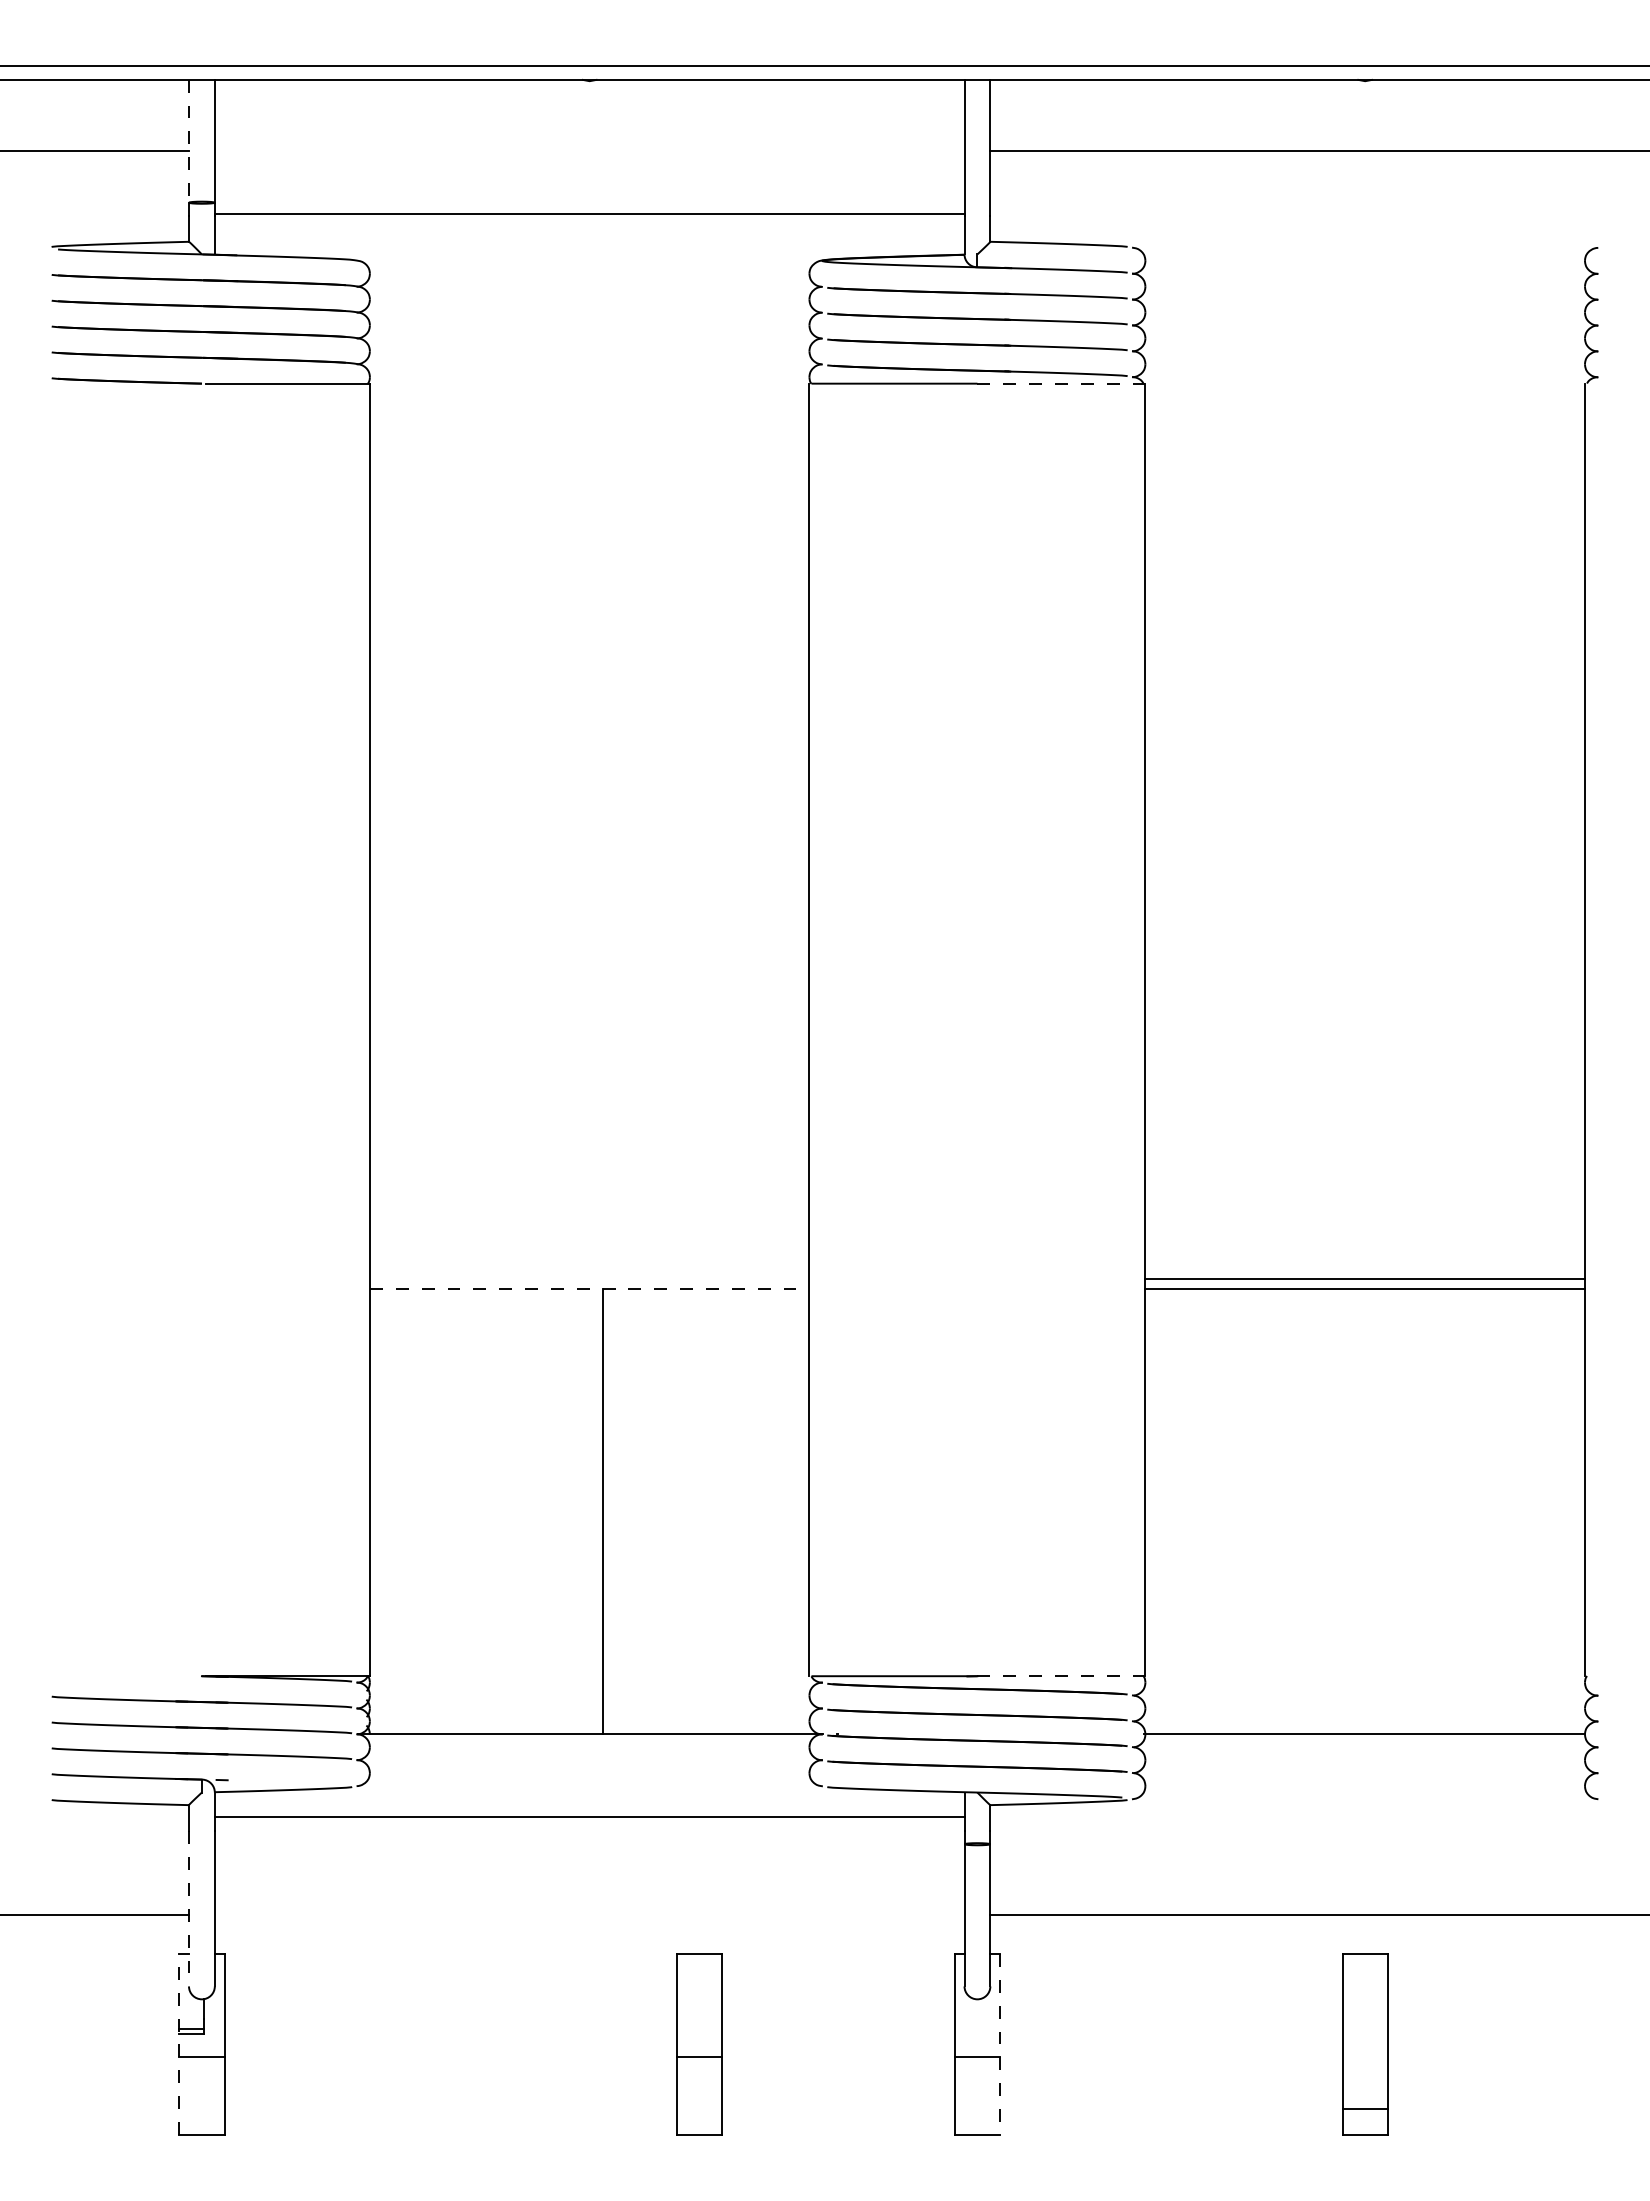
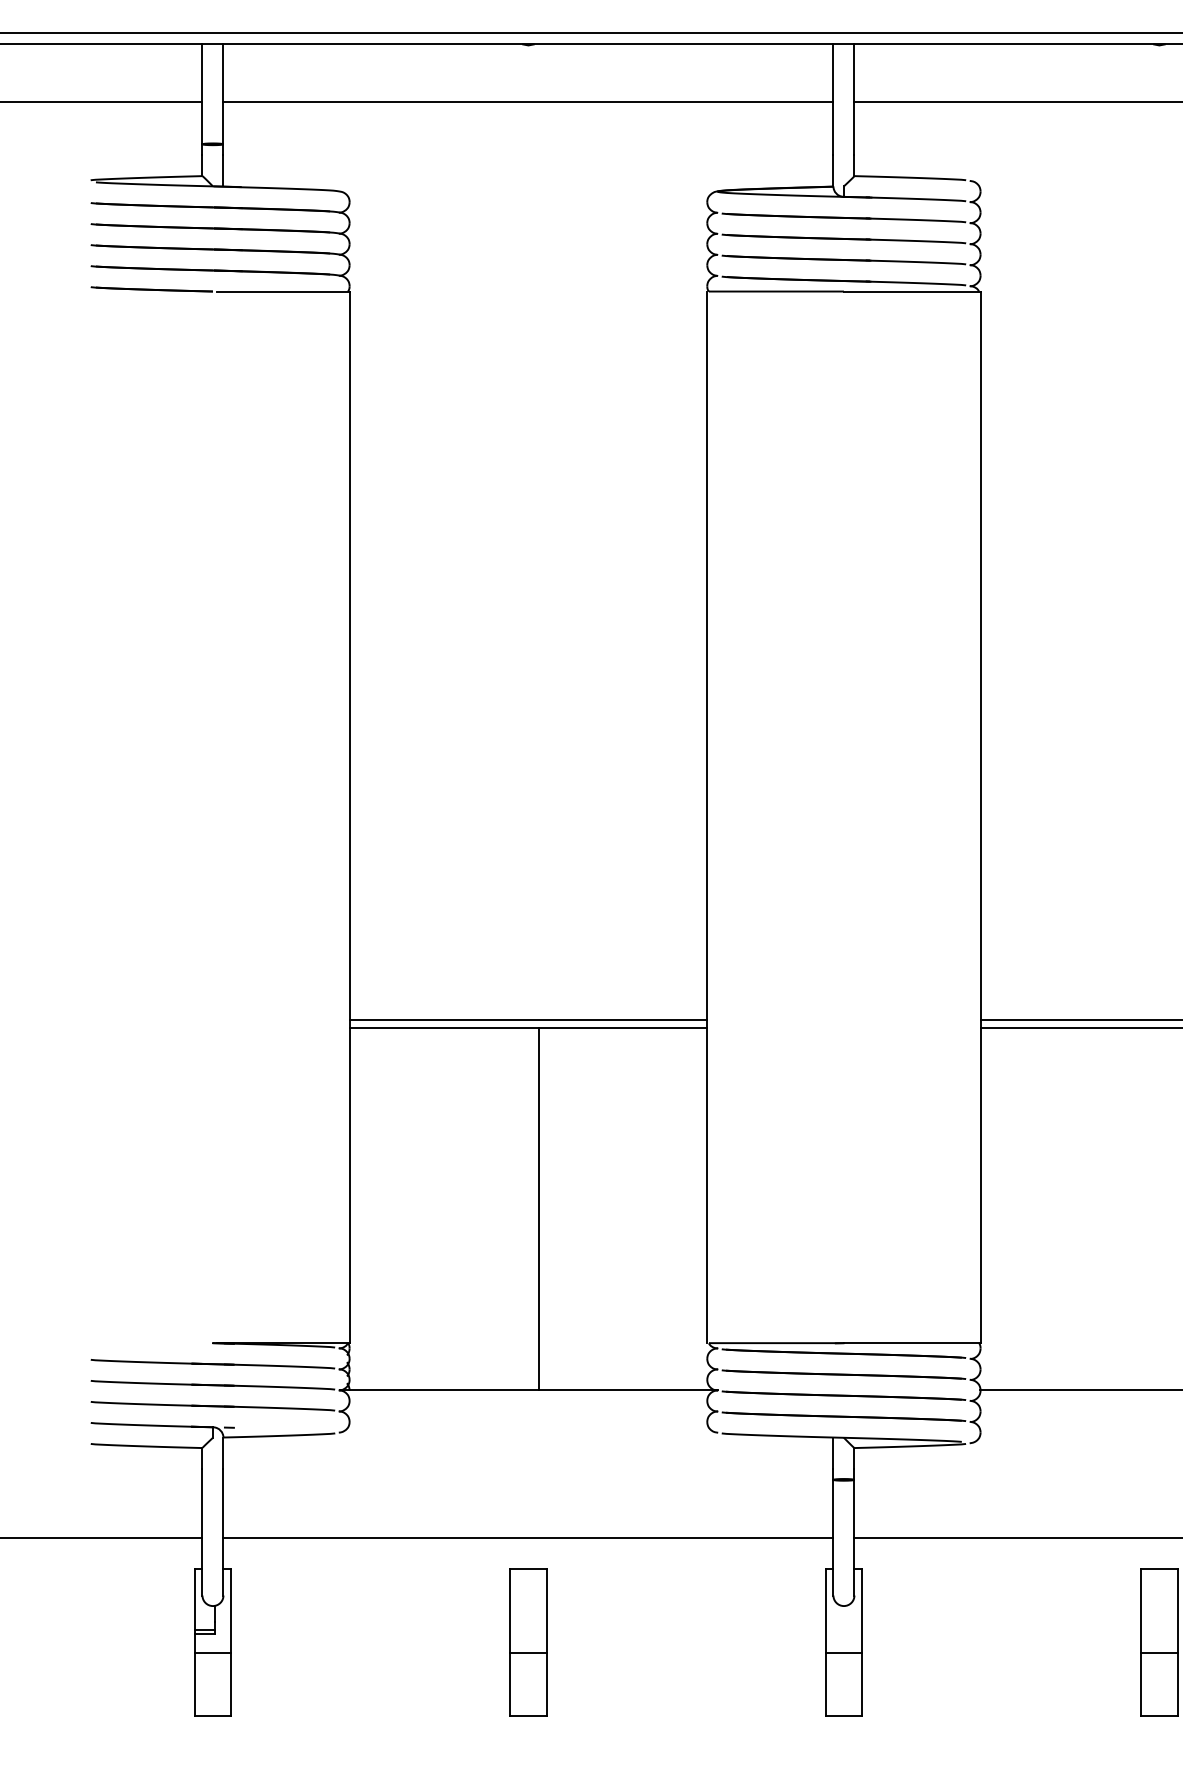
line: (188, 141) -> (202, 94), dashed -> solid
line: (589, 214) -> (528, 102), moved
line: (1061, 383) -> (912, 291), dashed -> solid
line: (589, 1278) -> (528, 1019), added
line: (589, 1288) -> (528, 1027), dashed -> solid
line: (1061, 1676) -> (912, 1343), dashed -> solid
line: (589, 1817) -> (528, 1537), moved
line: (188, 1908) -> (202, 1532), dashed -> solid
line: (179, 2043) -> (194, 1641), dashed -> solid
part: (699, 2044) -> (528, 1642), moved
line: (1000, 2044) -> (862, 1642), dashed -> solid
line: (1364, 2109) -> (1158, 1653), moved

